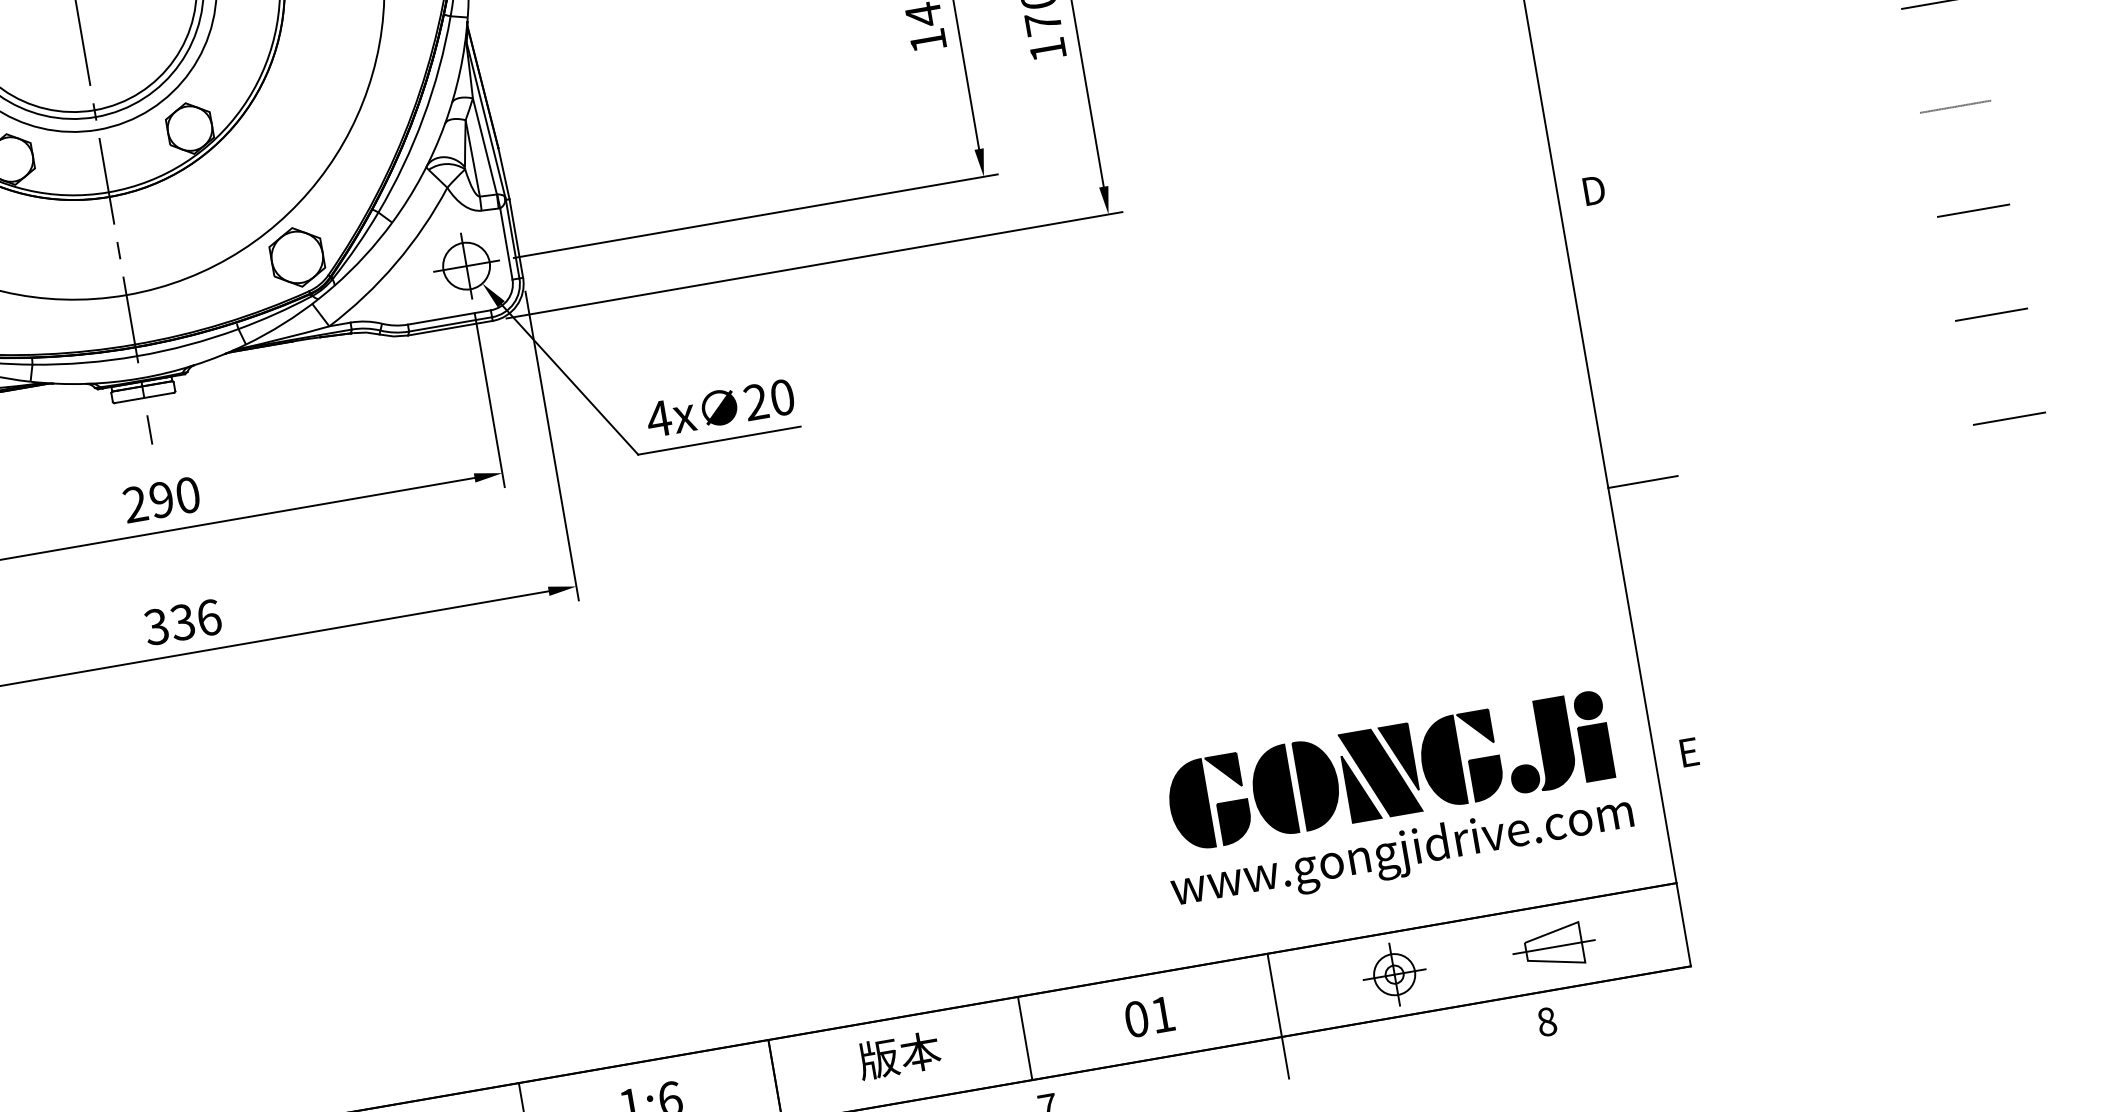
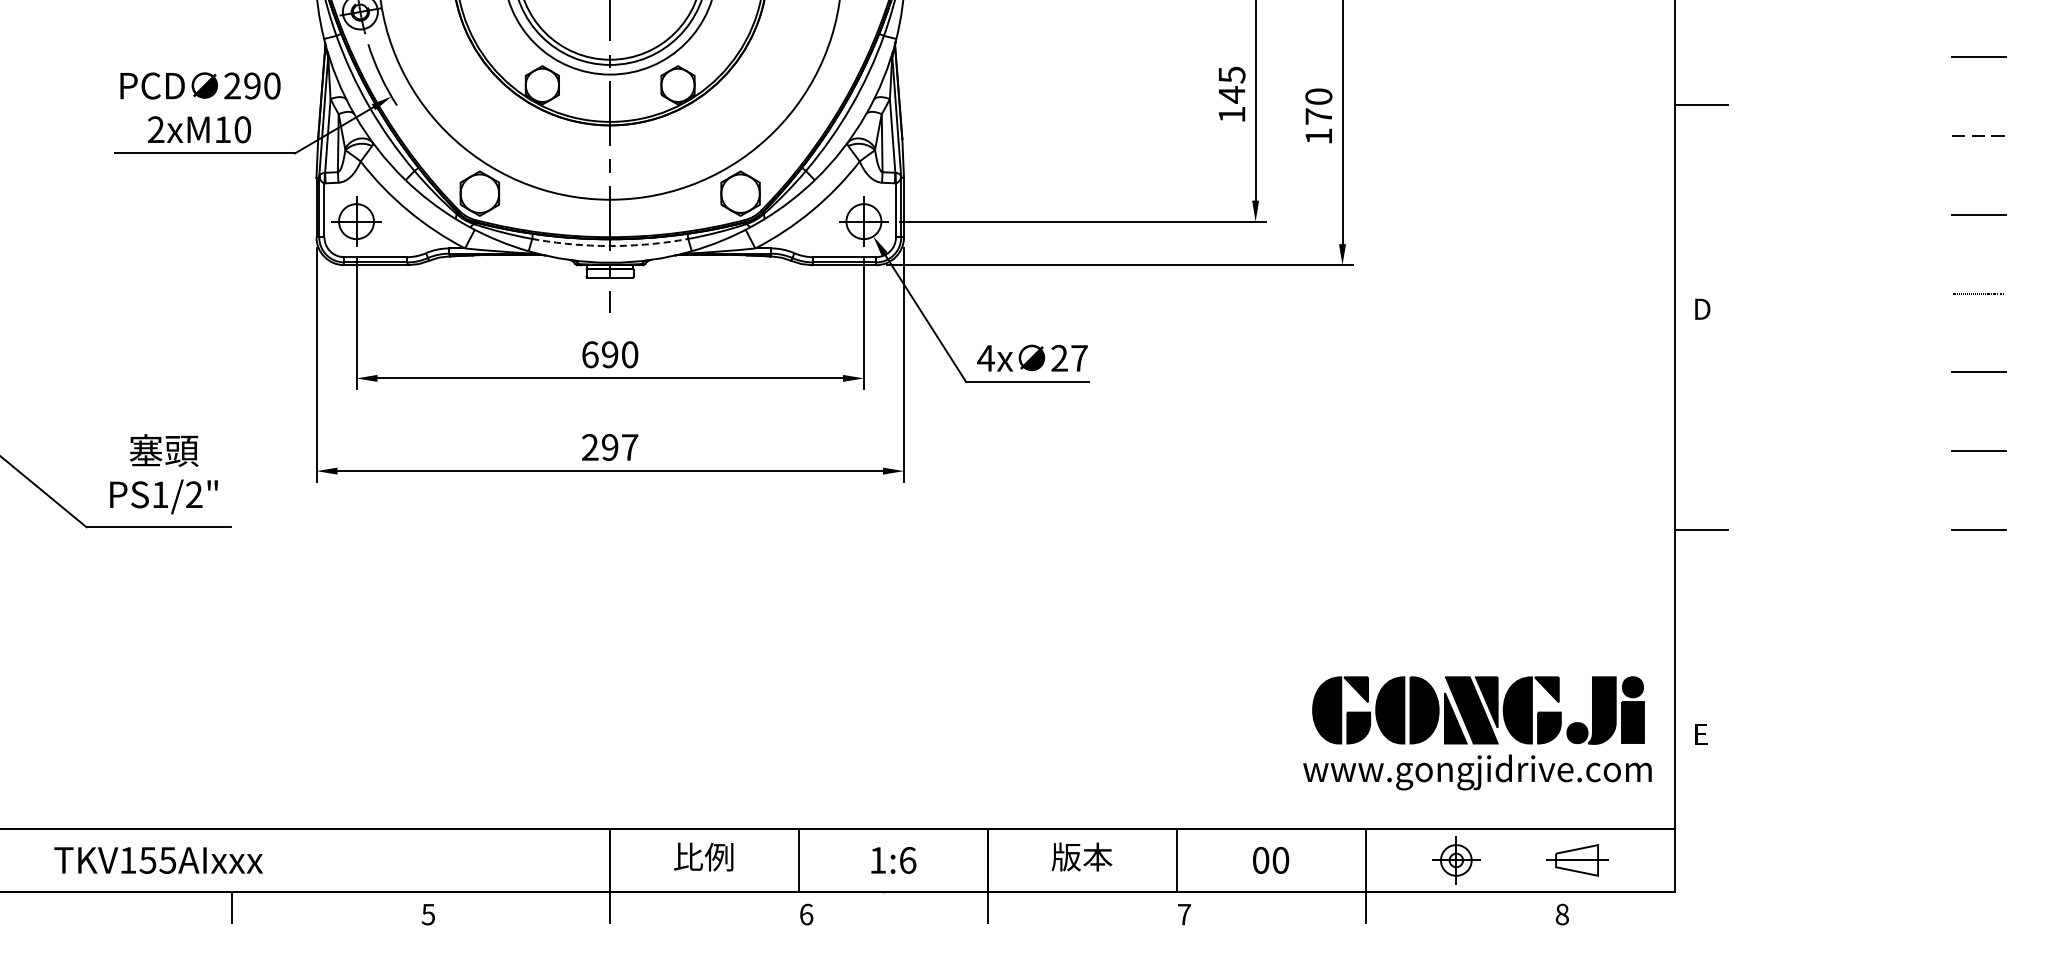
arc: (137, 356) -> (610, 246), solid -> dashed
text: (782, 396) -> (1079, 357), 20 -> 27
text: (135, 503) -> (590, 354), 290 -> 690
text: (182, 622) -> (609, 447), 336 -> 297
text: (1162, 1013) -> (1280, 859), 01 -> 00

